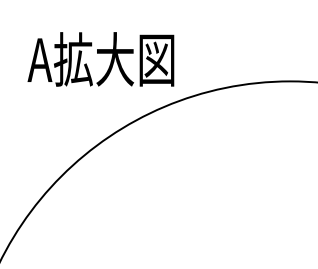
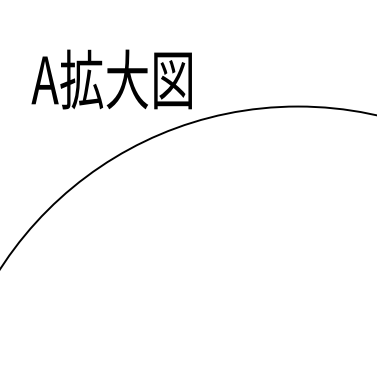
text: (100, 59) -> (111, 79), moved

